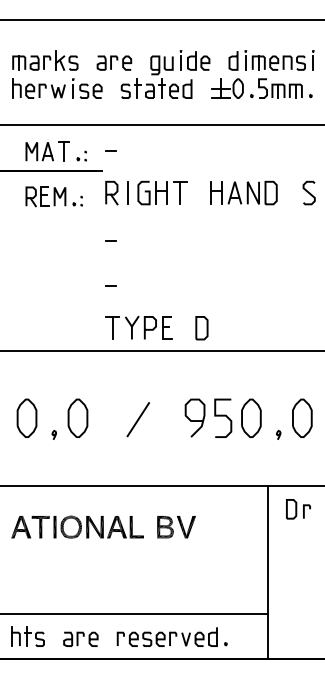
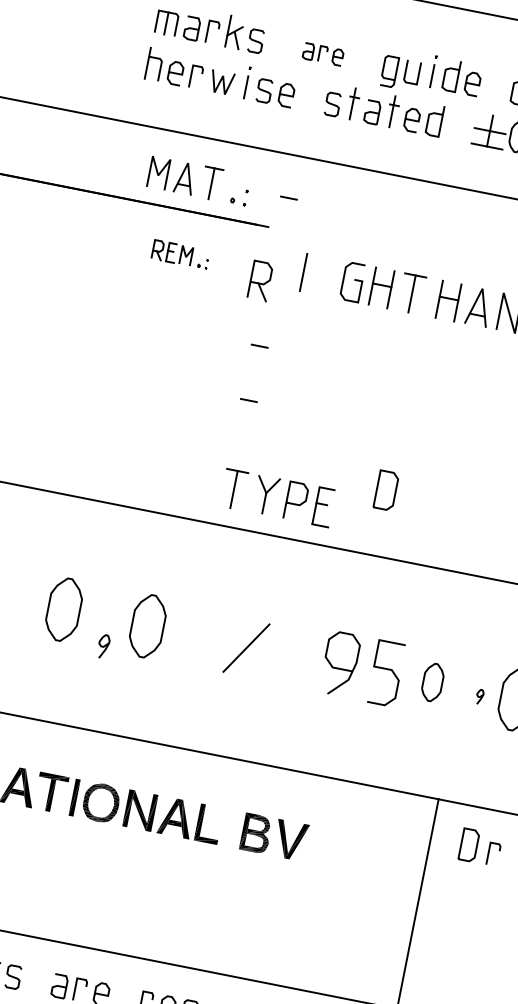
part: (114, 62) -> (323, 53), size x0.7
part: (111, 192) -> (259, 279), moved
part: (162, 192) -> (383, 287), moved
part: (53, 196) -> (179, 253), size x0.6
line: (110, 285) -> (248, 398), moved
part: (201, 328) -> (385, 490), moved
part: (251, 417) -> (433, 681), size x0.6
part: (53, 434) -> (102, 644), size x1.6
part: (278, 434) -> (479, 695), moved

